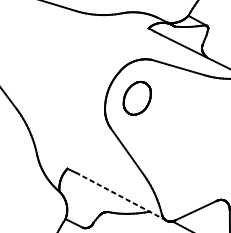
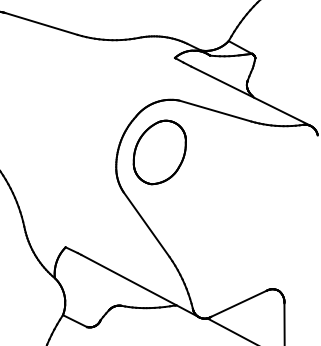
part: (137, 98) -> (159, 152), size x1.43
line: (123, 197) -> (140, 286), dashed -> solid

